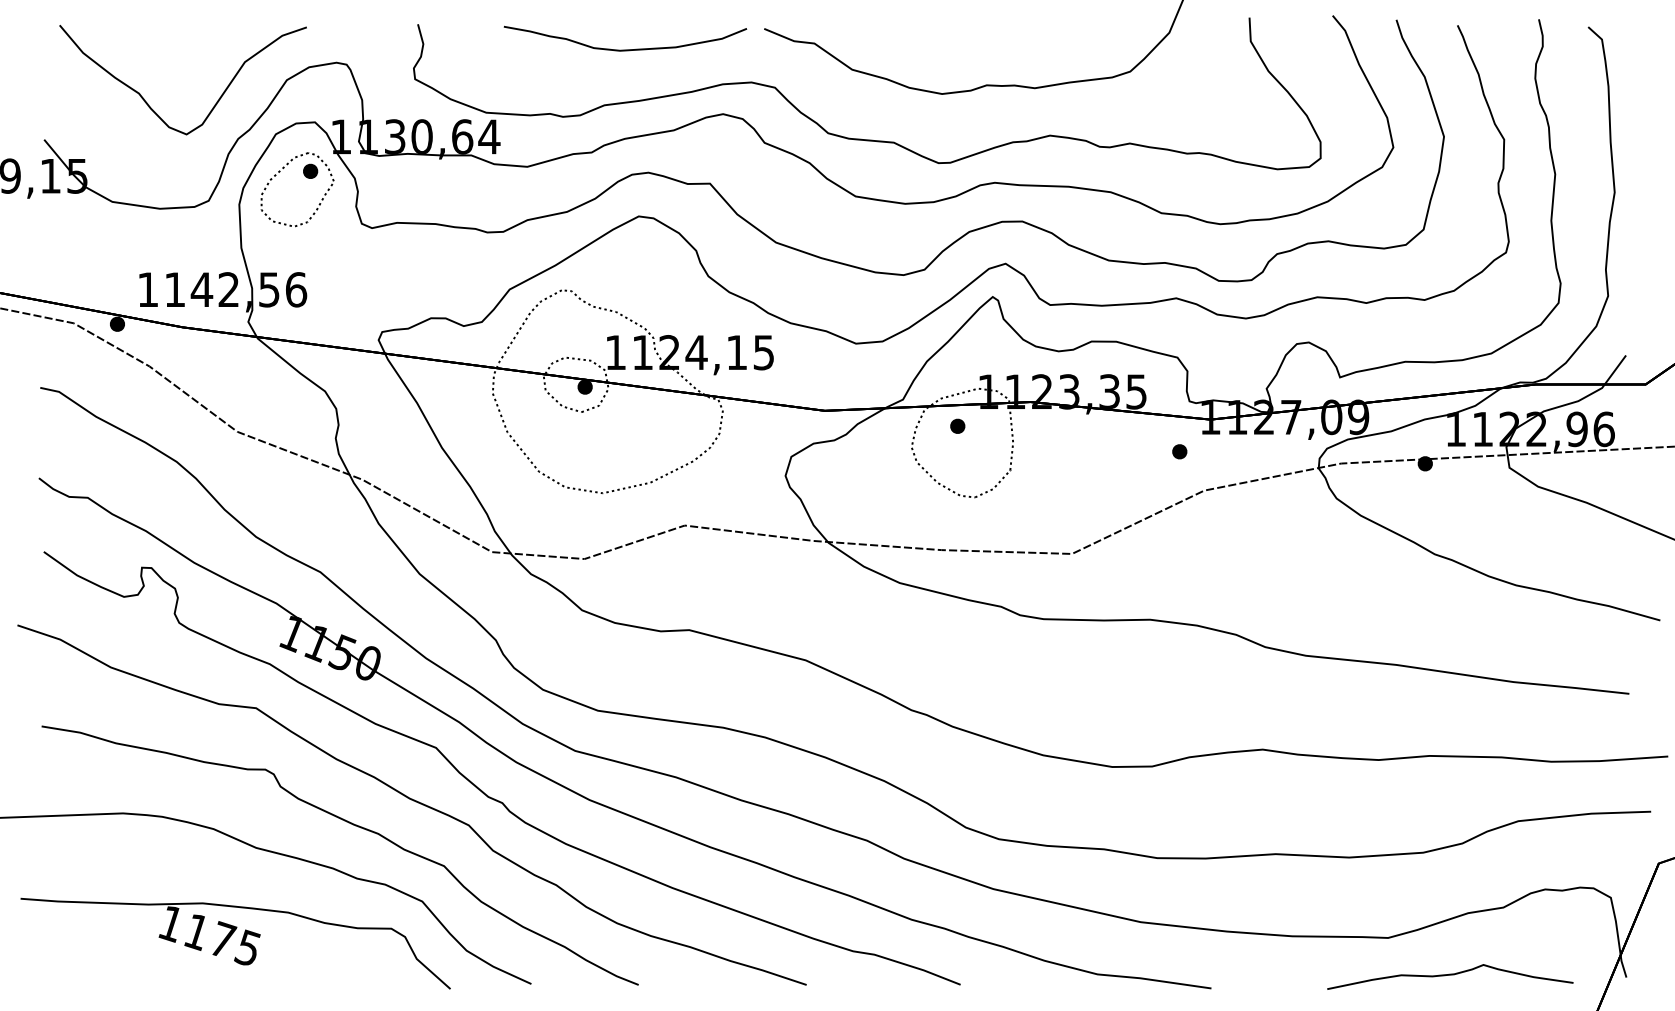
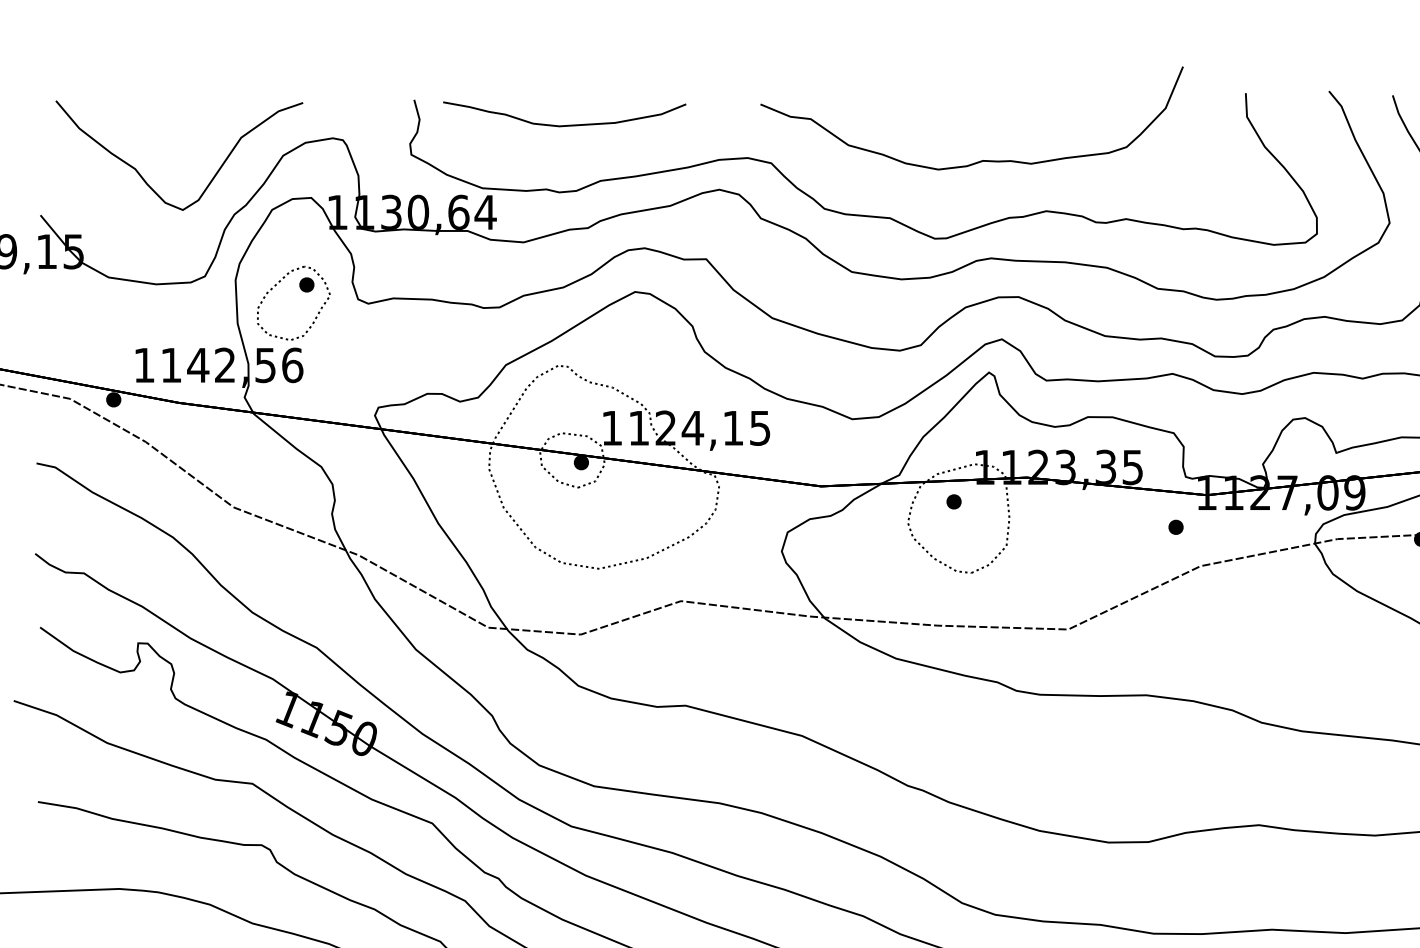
curve: (625, 49) -> (564, 125), moved
part: (305, 177) -> (301, 291), moved

